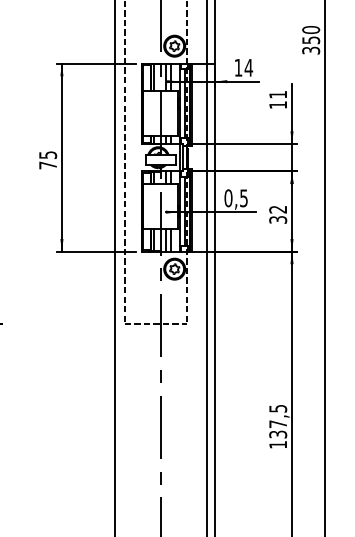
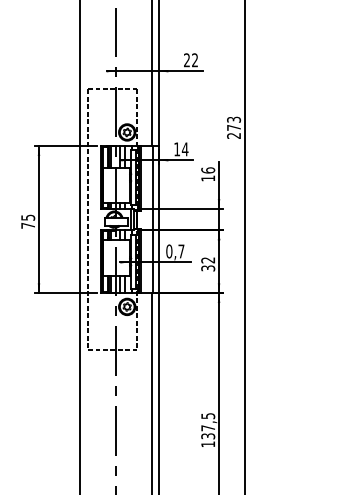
text: (311, 39) -> (234, 127), 350 -> 273
text: (278, 94) -> (208, 170), 11 -> 16
text: (244, 198) -> (181, 251), 0,5 -> 0,7

